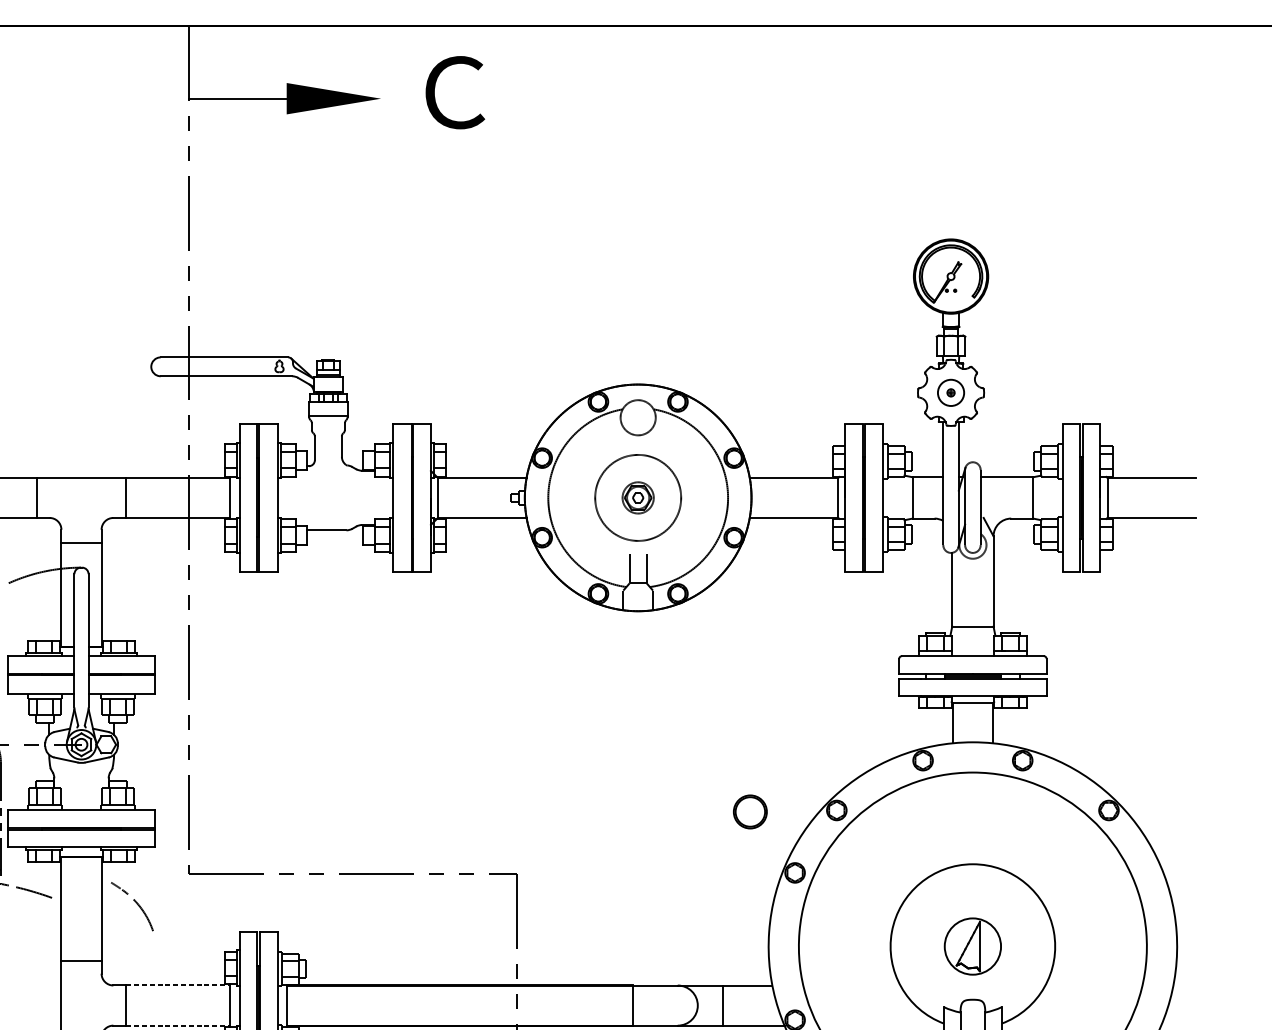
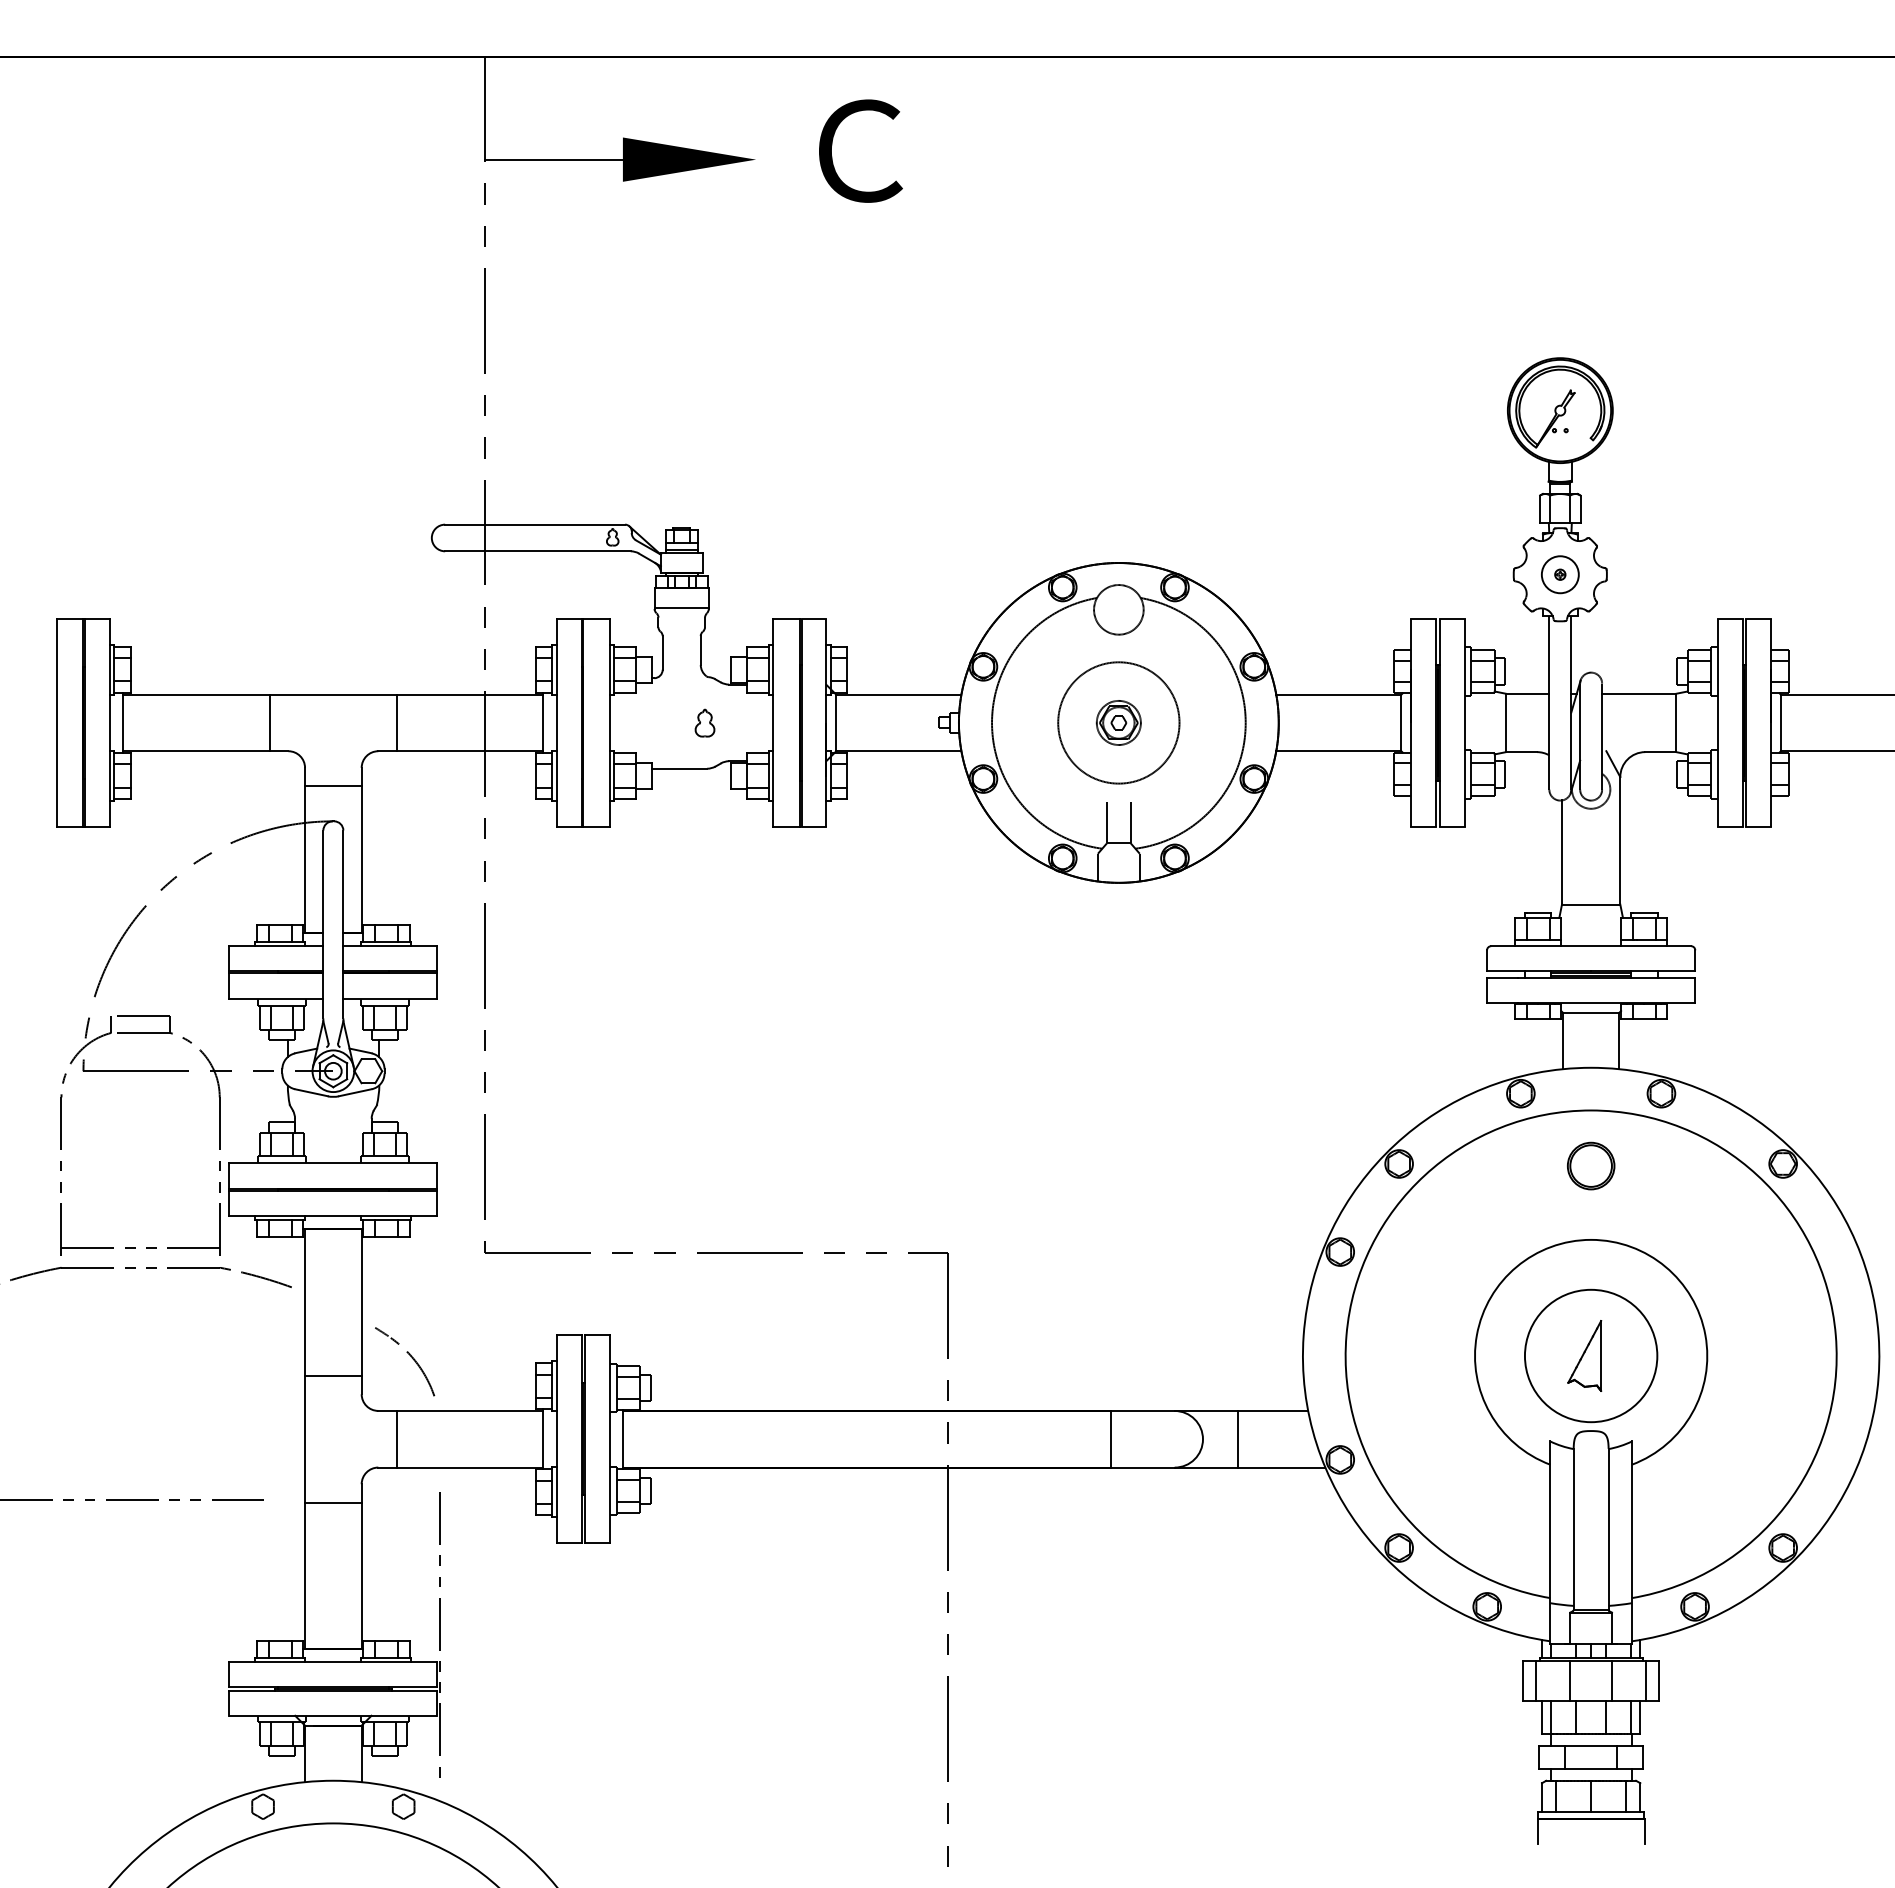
part: (344, 497) -> (704, 722), added
part: (750, 811) -> (1591, 1165), moved
part: (136, 902) -> (410, 1356), moved
circle: (972, 946) -> (1590, 1355), size x1.67
line: (178, 985) -> (470, 1410), dashed -> solid
line: (178, 1025) -> (470, 1467), dashed -> solid

